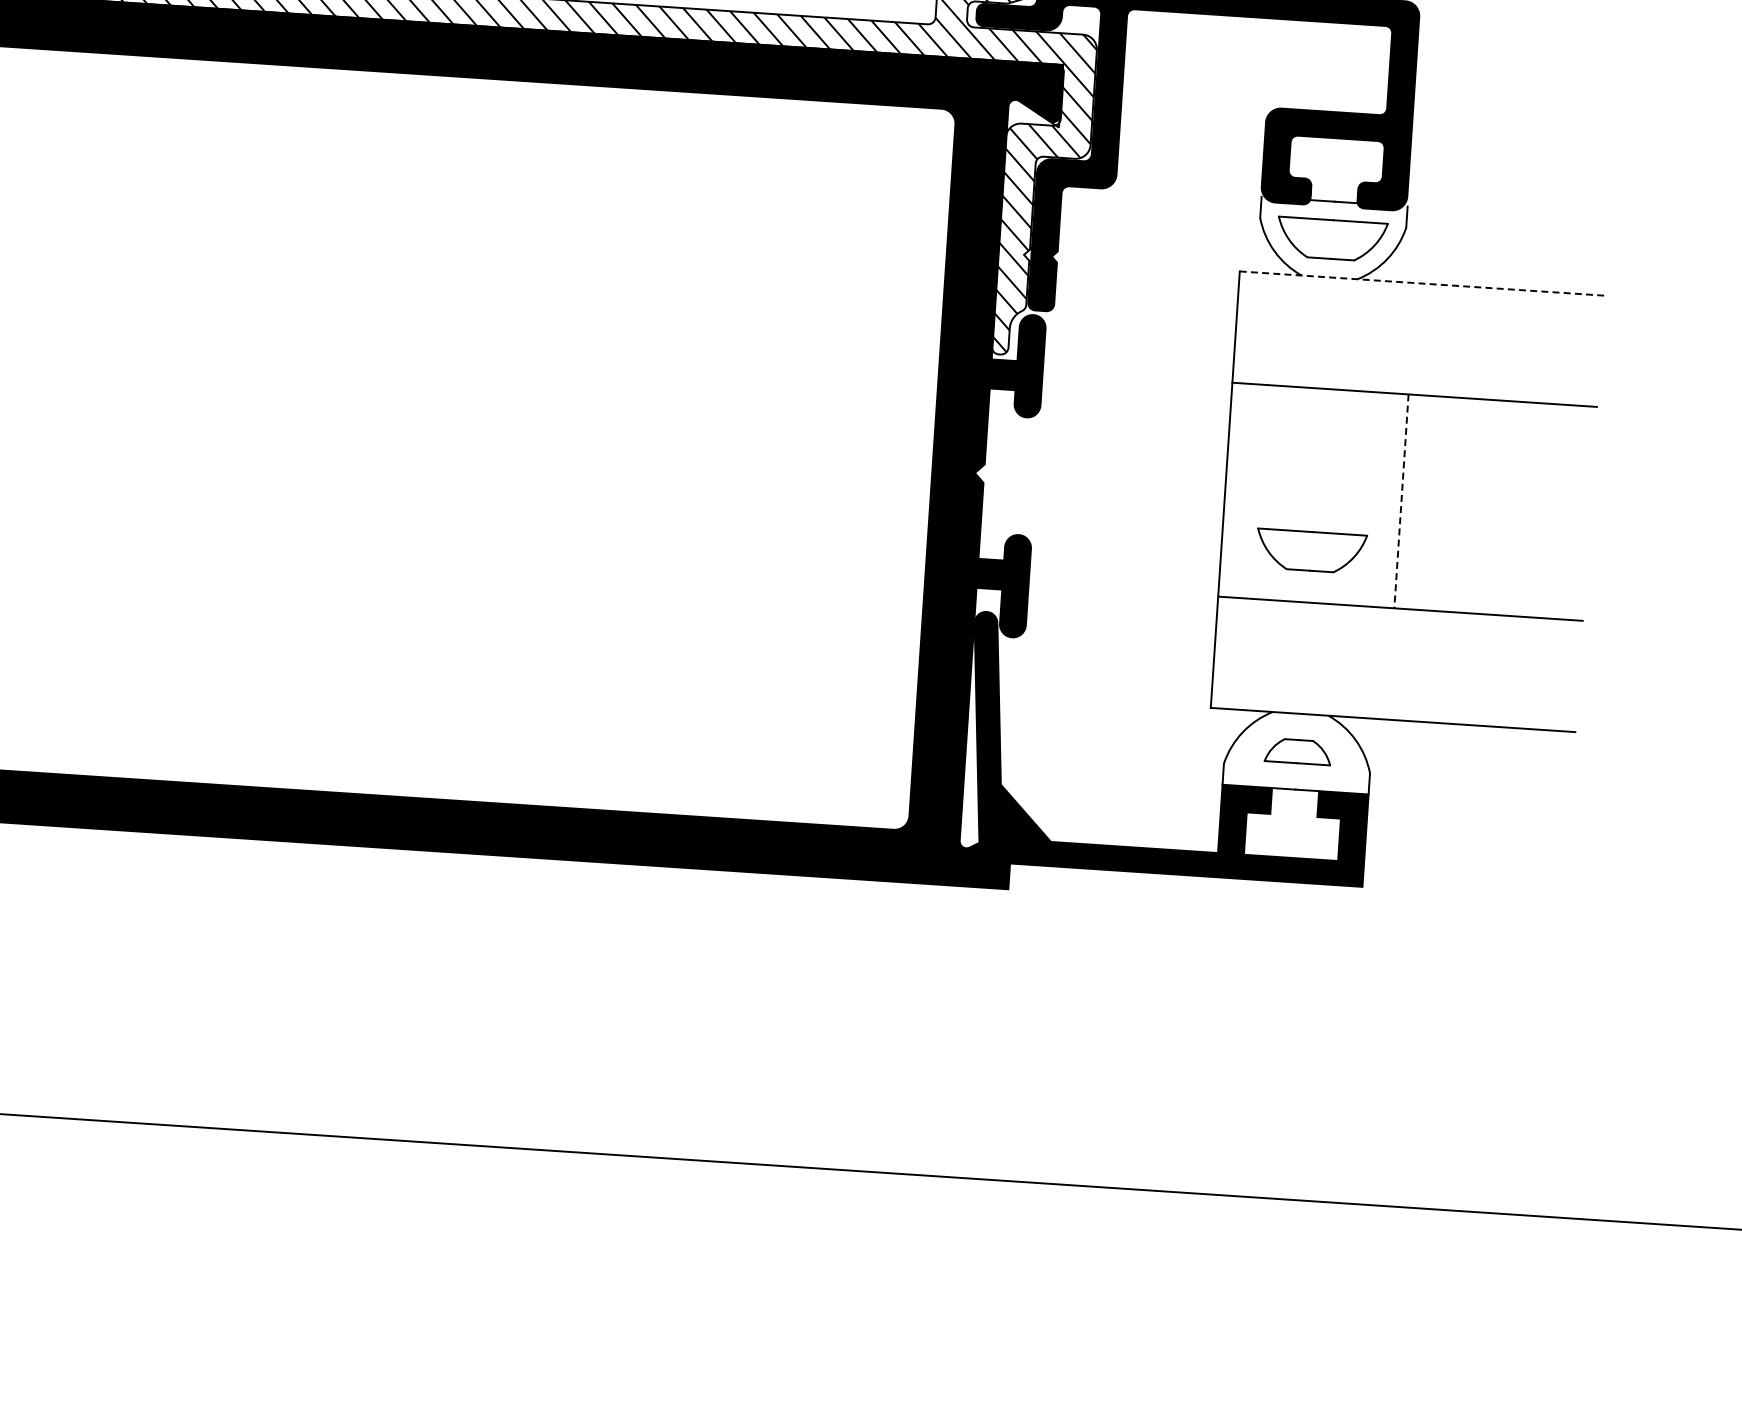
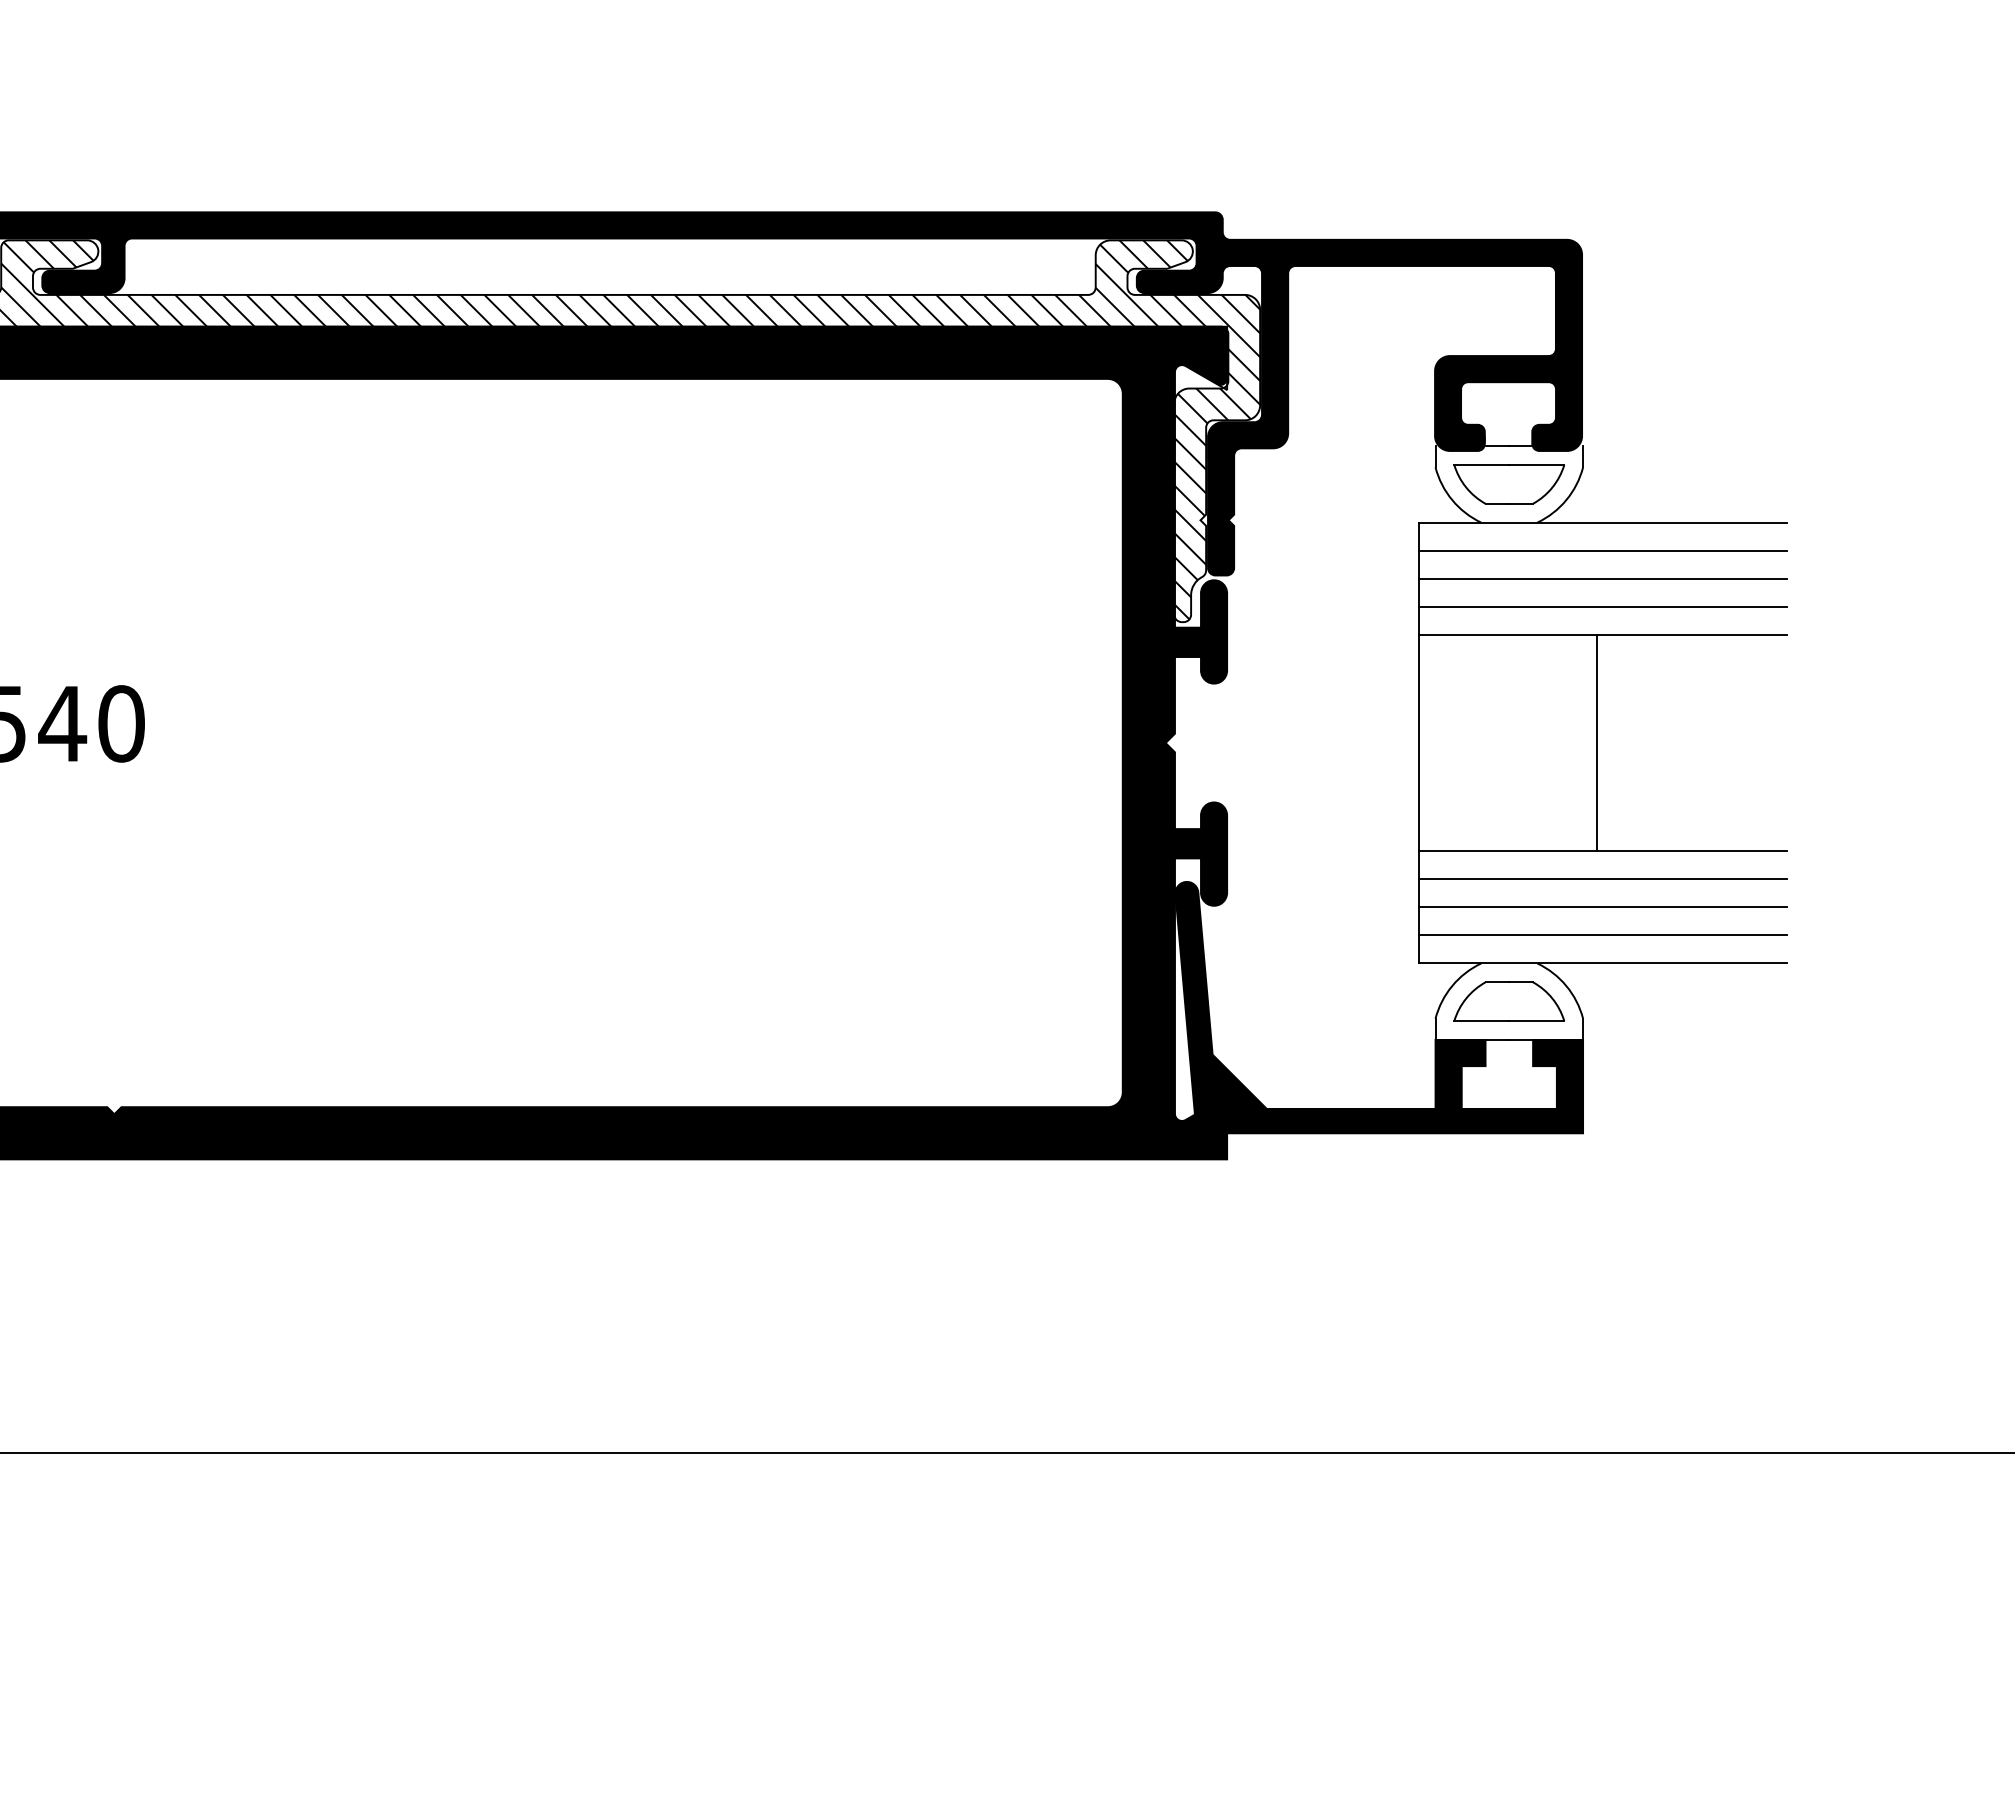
line: (1422, 283) -> (1603, 522), dashed -> solid
line: (1420, 311) -> (1602, 550), added
line: (1418, 338) -> (1602, 578), added
line: (1416, 366) -> (1602, 606), added
line: (1401, 501) -> (1596, 743), dashed -> solid
part: (1311, 551) -> (1509, 799), removed
line: (1398, 636) -> (1602, 879), added
line: (1396, 664) -> (1602, 907), added
line: (1394, 692) -> (1602, 935), added
part: (1298, 751) -> (1509, 1001), size x1.67

